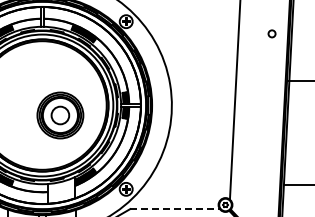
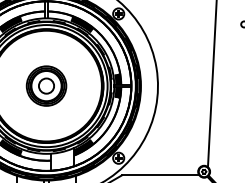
part: (60, 115) -> (46, 86), moved
line: (175, 209) -> (161, 175), dashed -> solid

